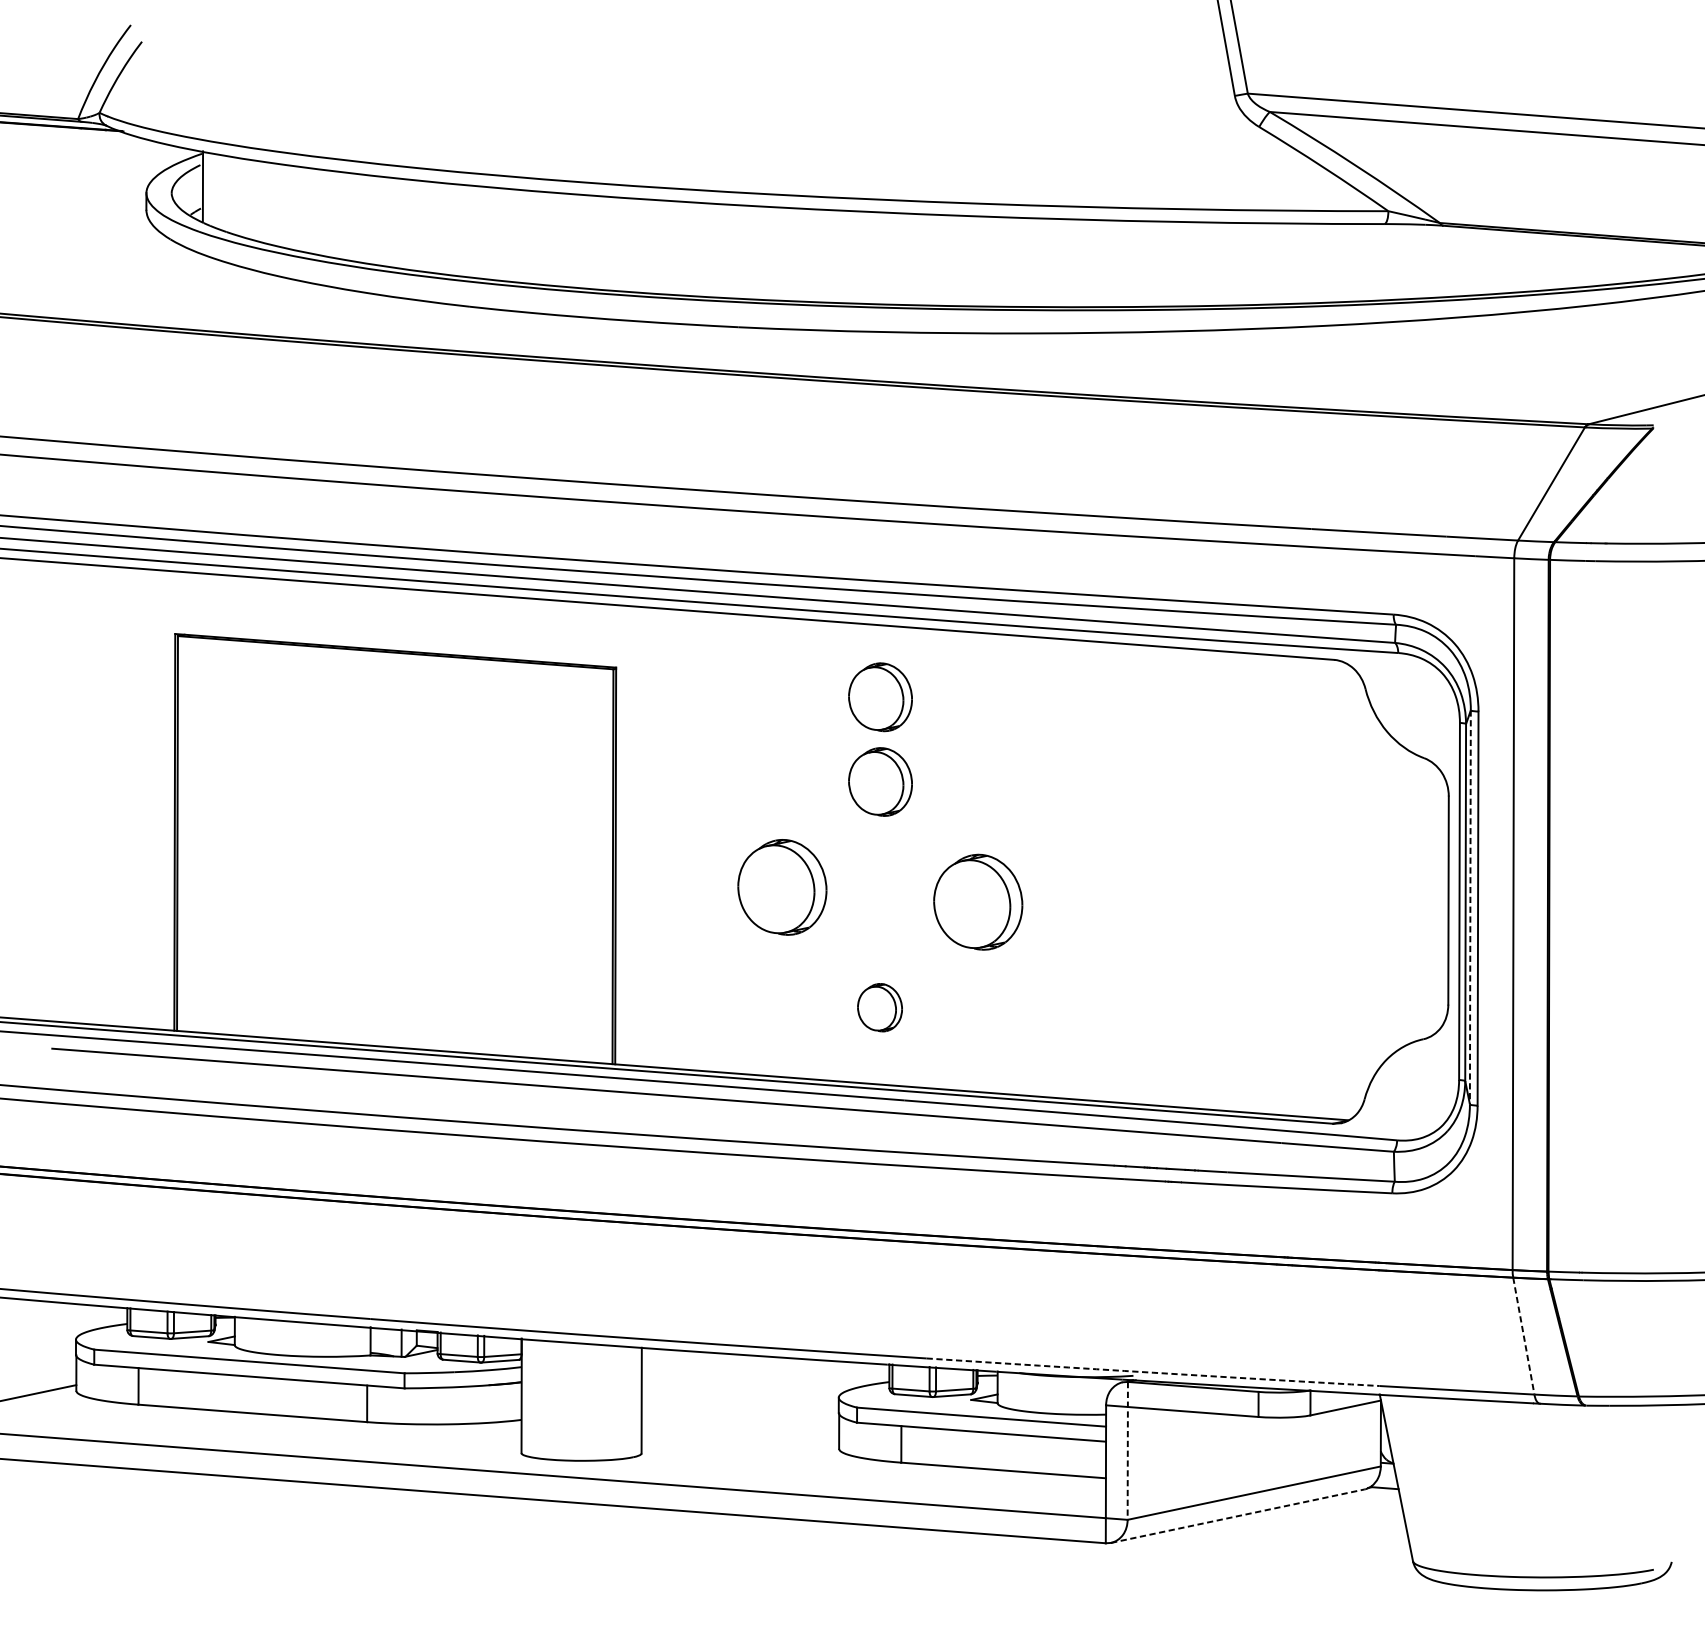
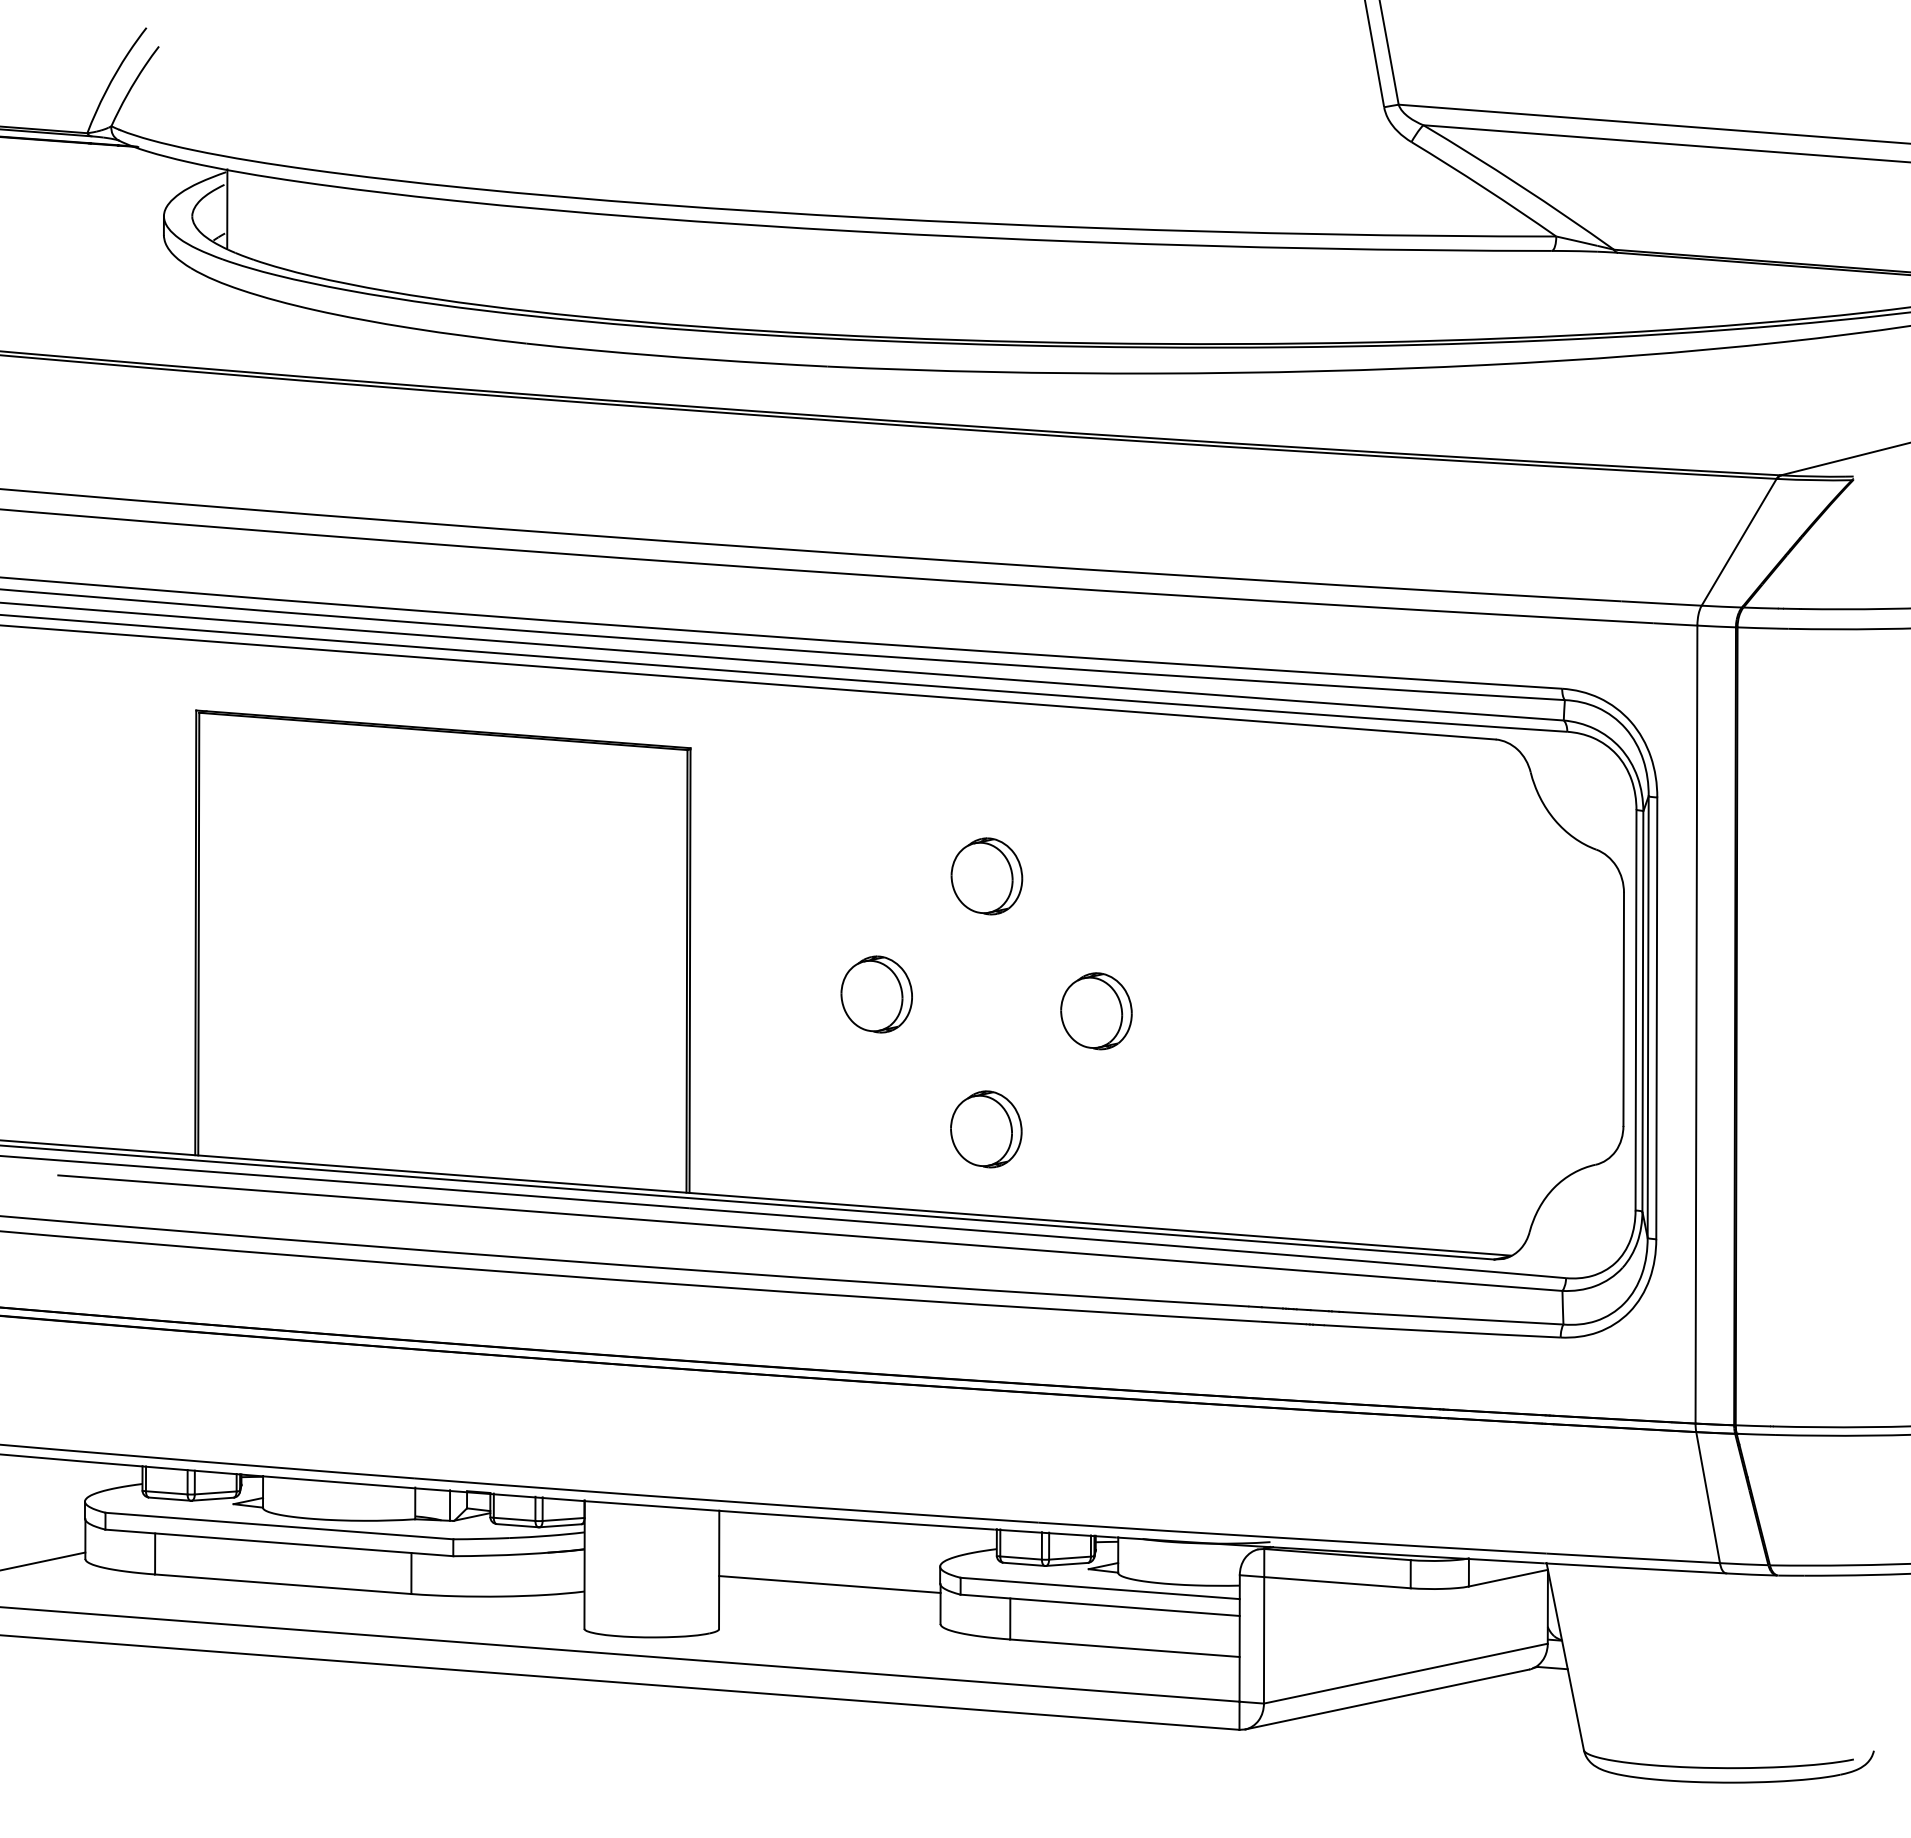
part: (880, 697) -> (986, 781), removed
part: (782, 887) -> (876, 994), size x0.71
part: (978, 902) -> (1096, 1011), size x0.71
line: (1470, 906) -> (1648, 1016), dashed -> solid
part: (880, 1007) -> (986, 1129), size x1.43
line: (1524, 1336) -> (1708, 1497), dashed -> solid
arc: (1153, 1372) -> (1292, 1538), dashed -> solid
line: (740, 1413) -> (829, 1584), added
line: (1128, 1451) -> (1264, 1626), dashed -> solid
line: (1237, 1516) -> (1387, 1699), dashed -> solid

